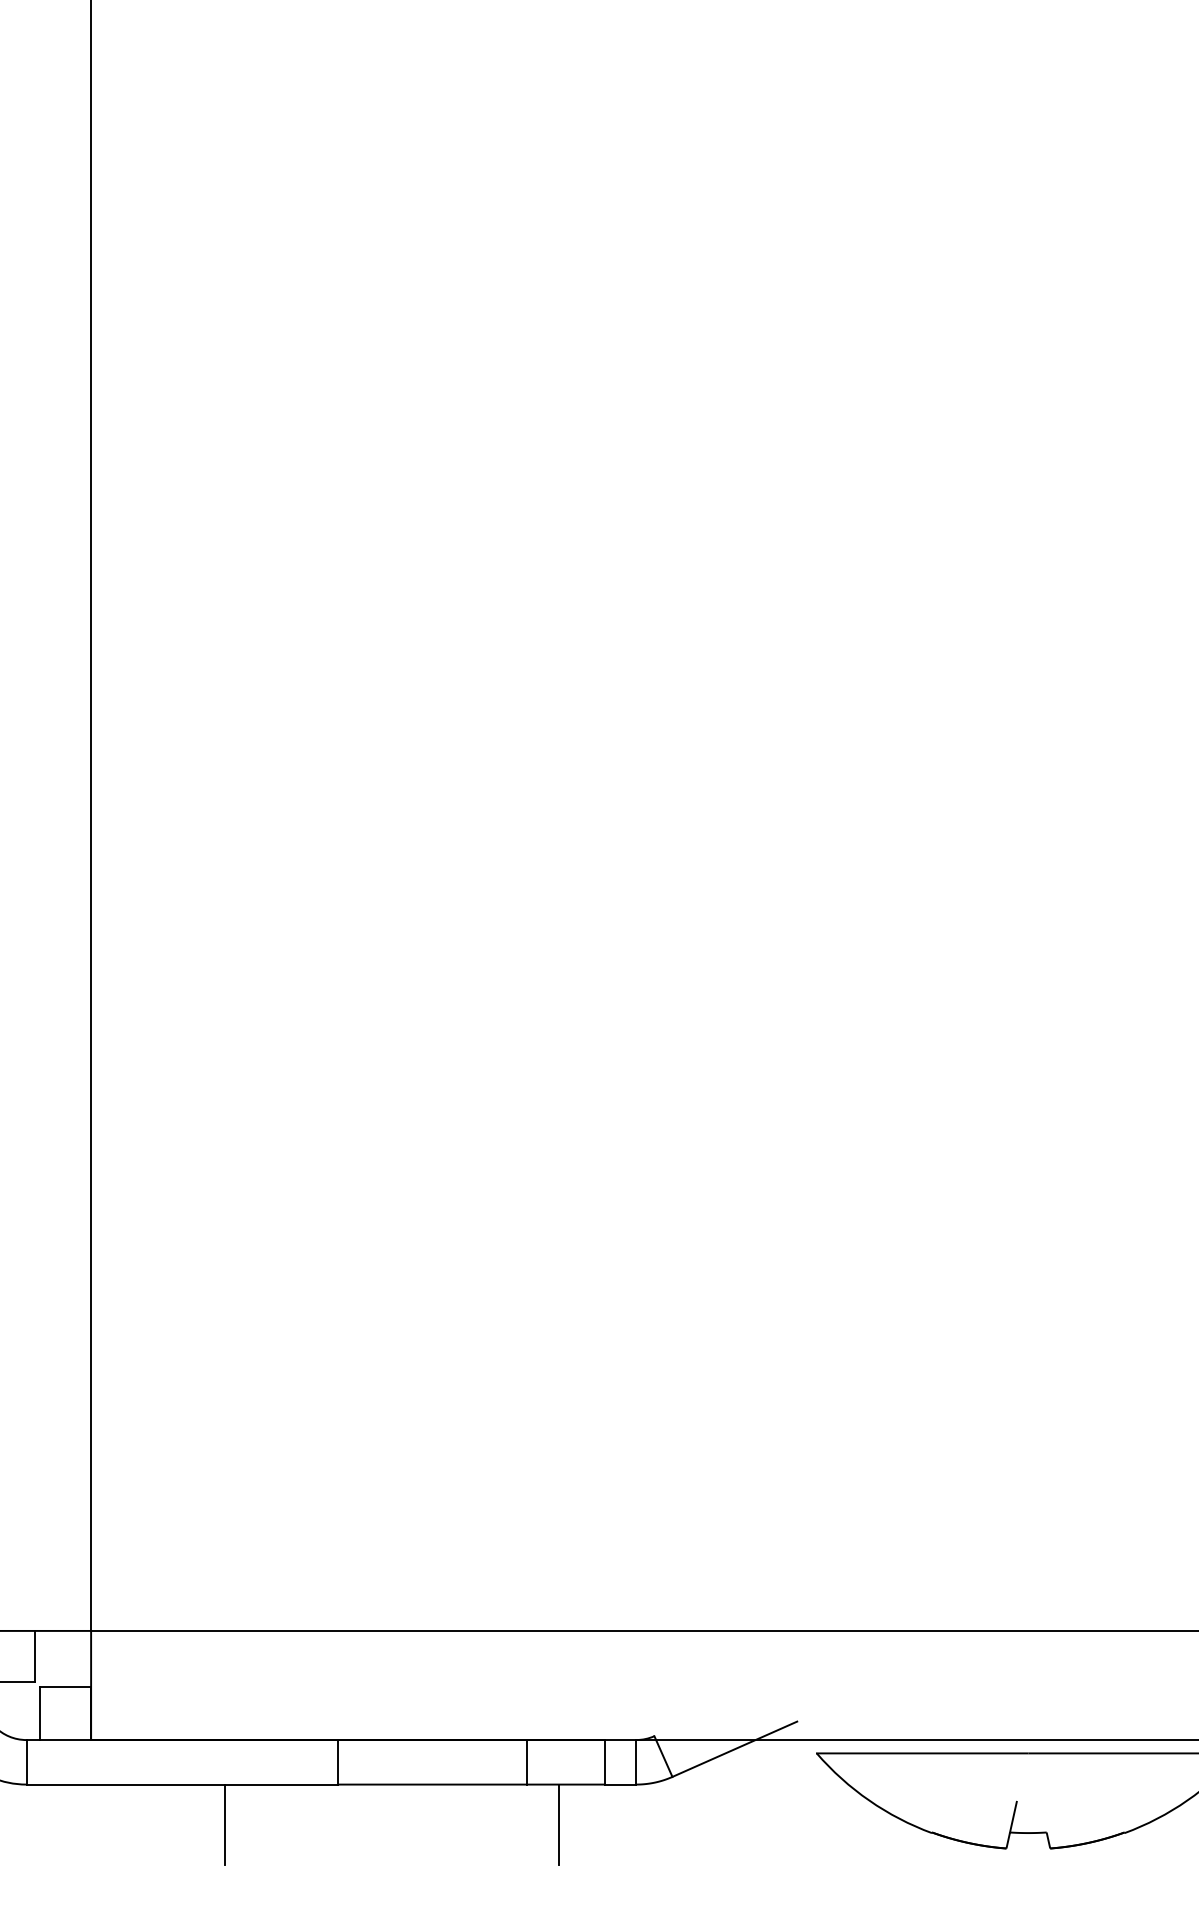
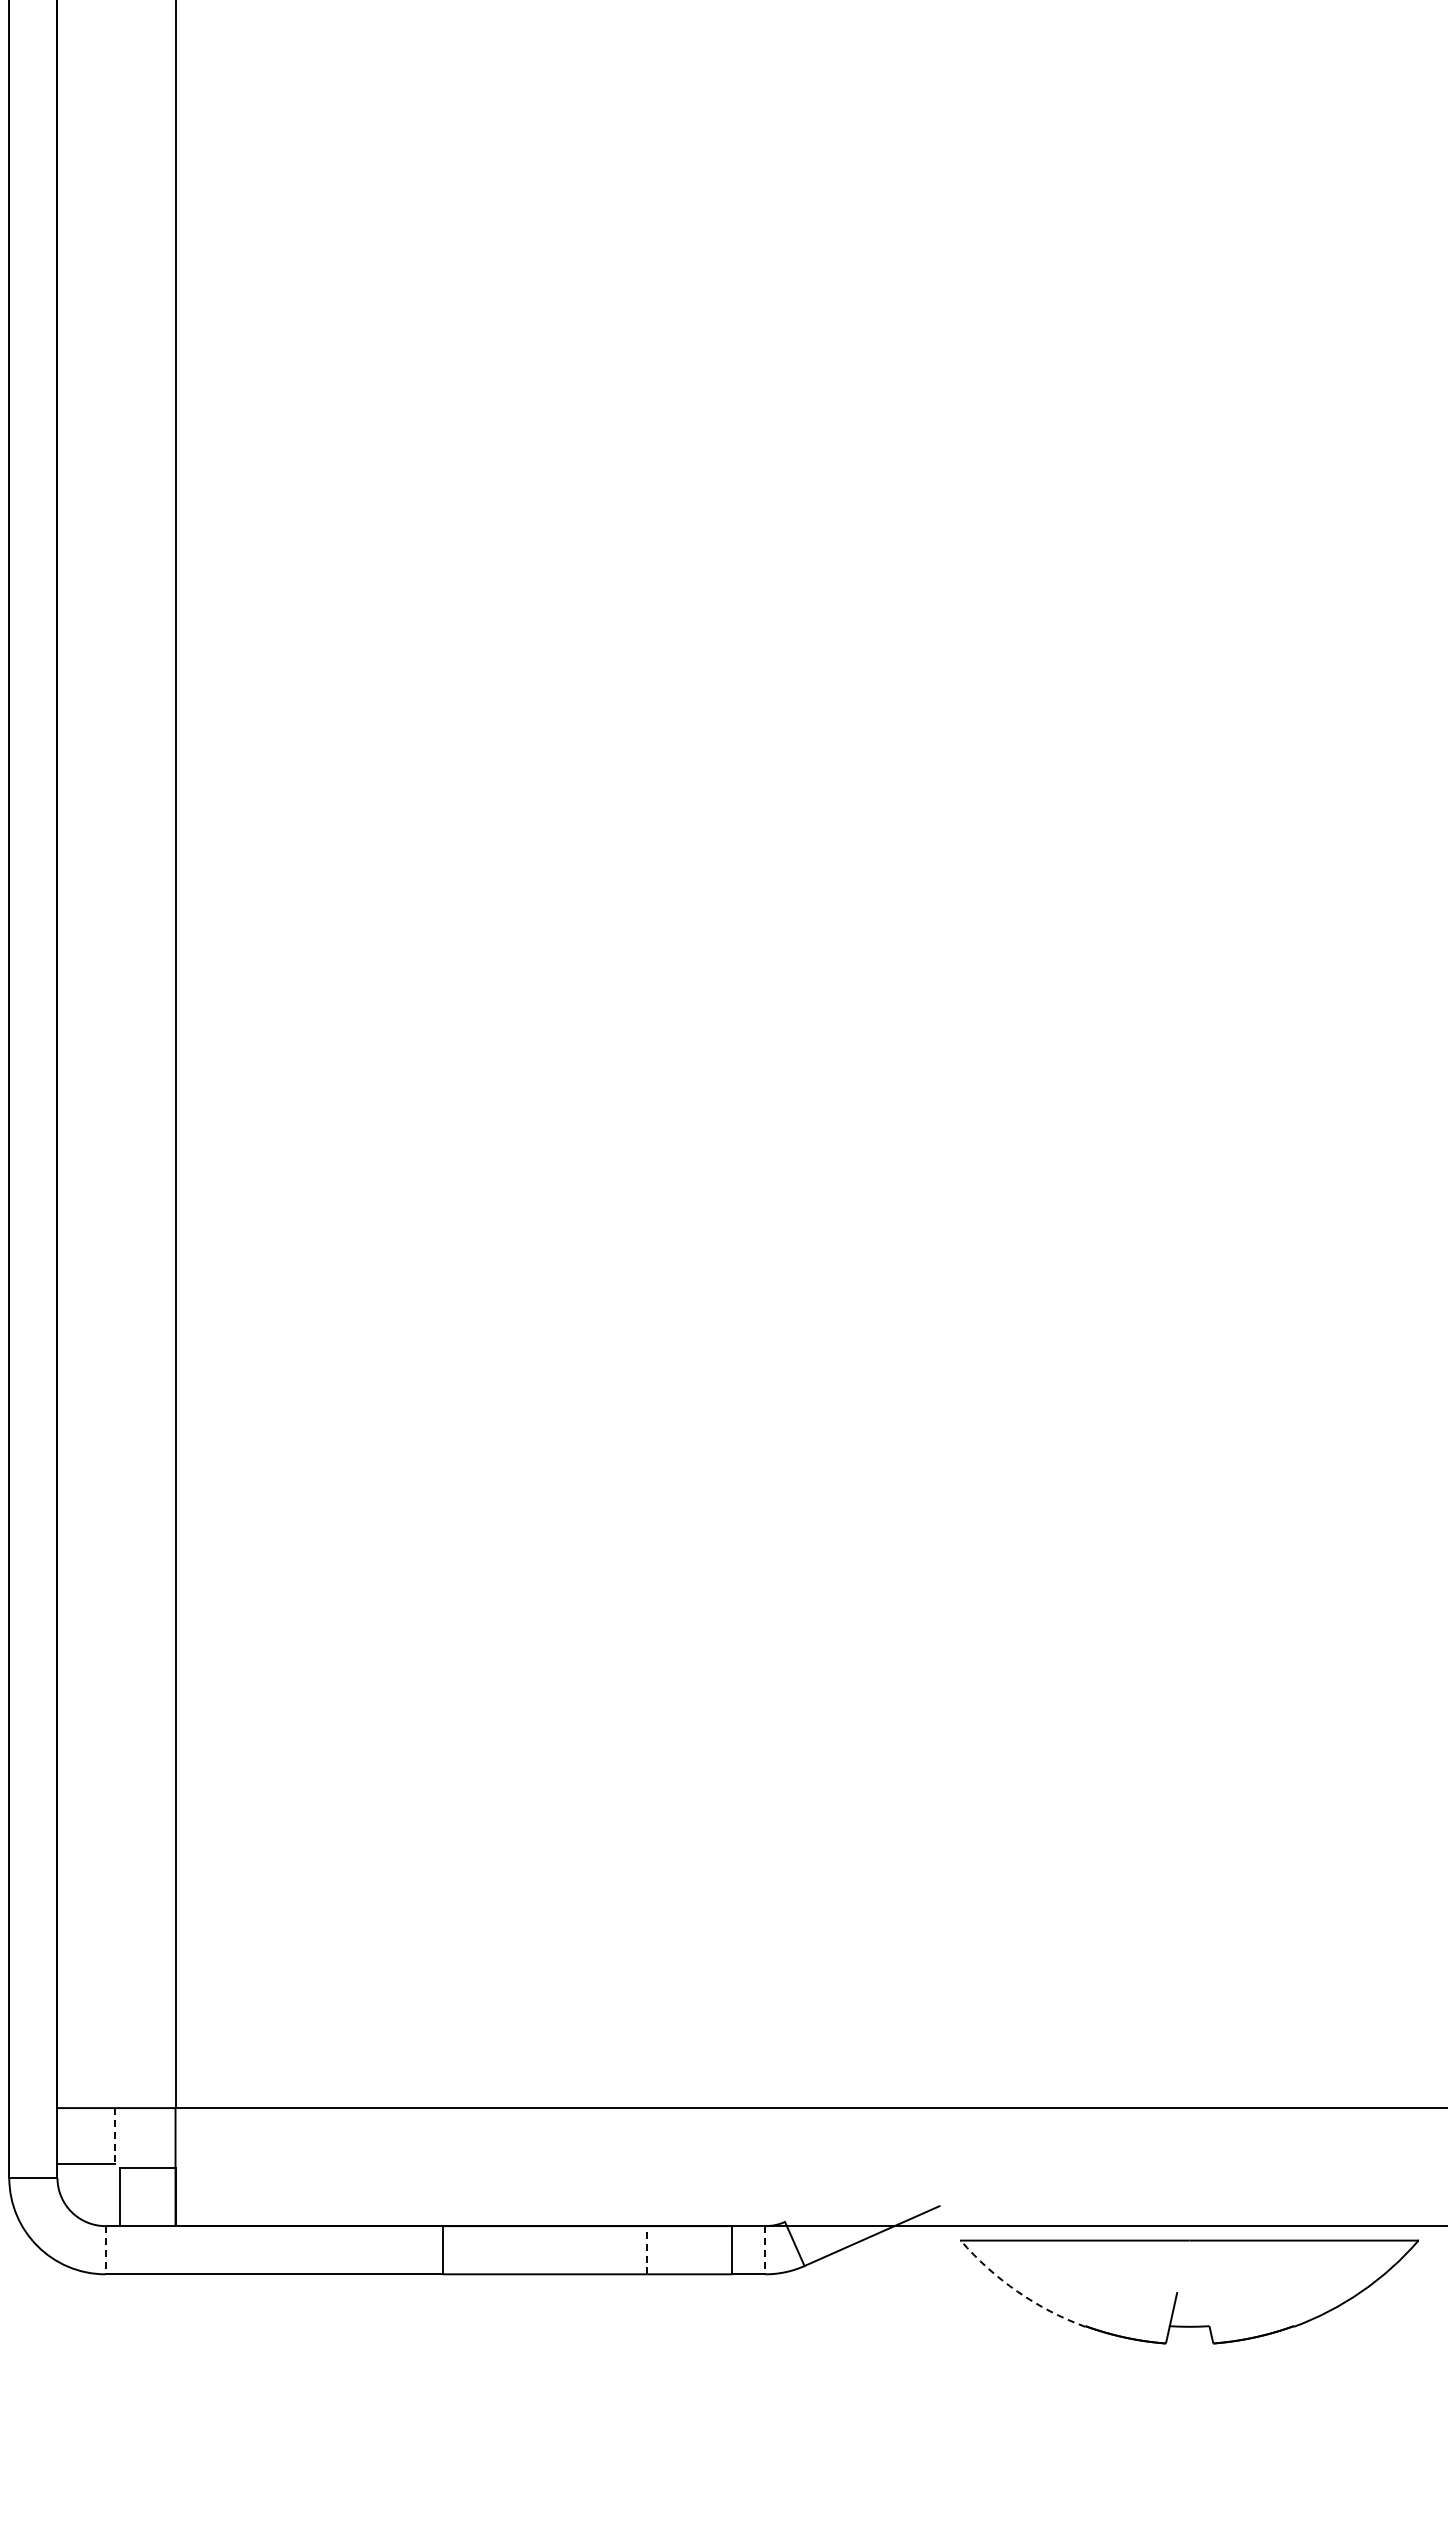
line: (35, 1656) -> (115, 2135), solid -> dashed
line: (527, 1761) -> (647, 2249), solid -> dashed
line: (26, 1762) -> (105, 2250), solid -> dashed
line: (636, 1762) -> (765, 2250), solid -> dashed
arc: (869, 1800) -> (1017, 2291), solid -> dashed
line: (225, 1824) -> (320, 2317), removed
line: (558, 1824) -> (681, 2317), removed

